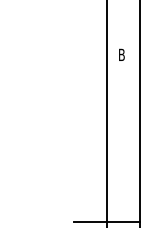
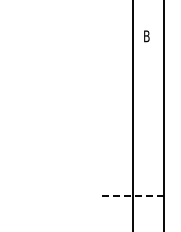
line: (106, 221) -> (132, 195), solid -> dashed

